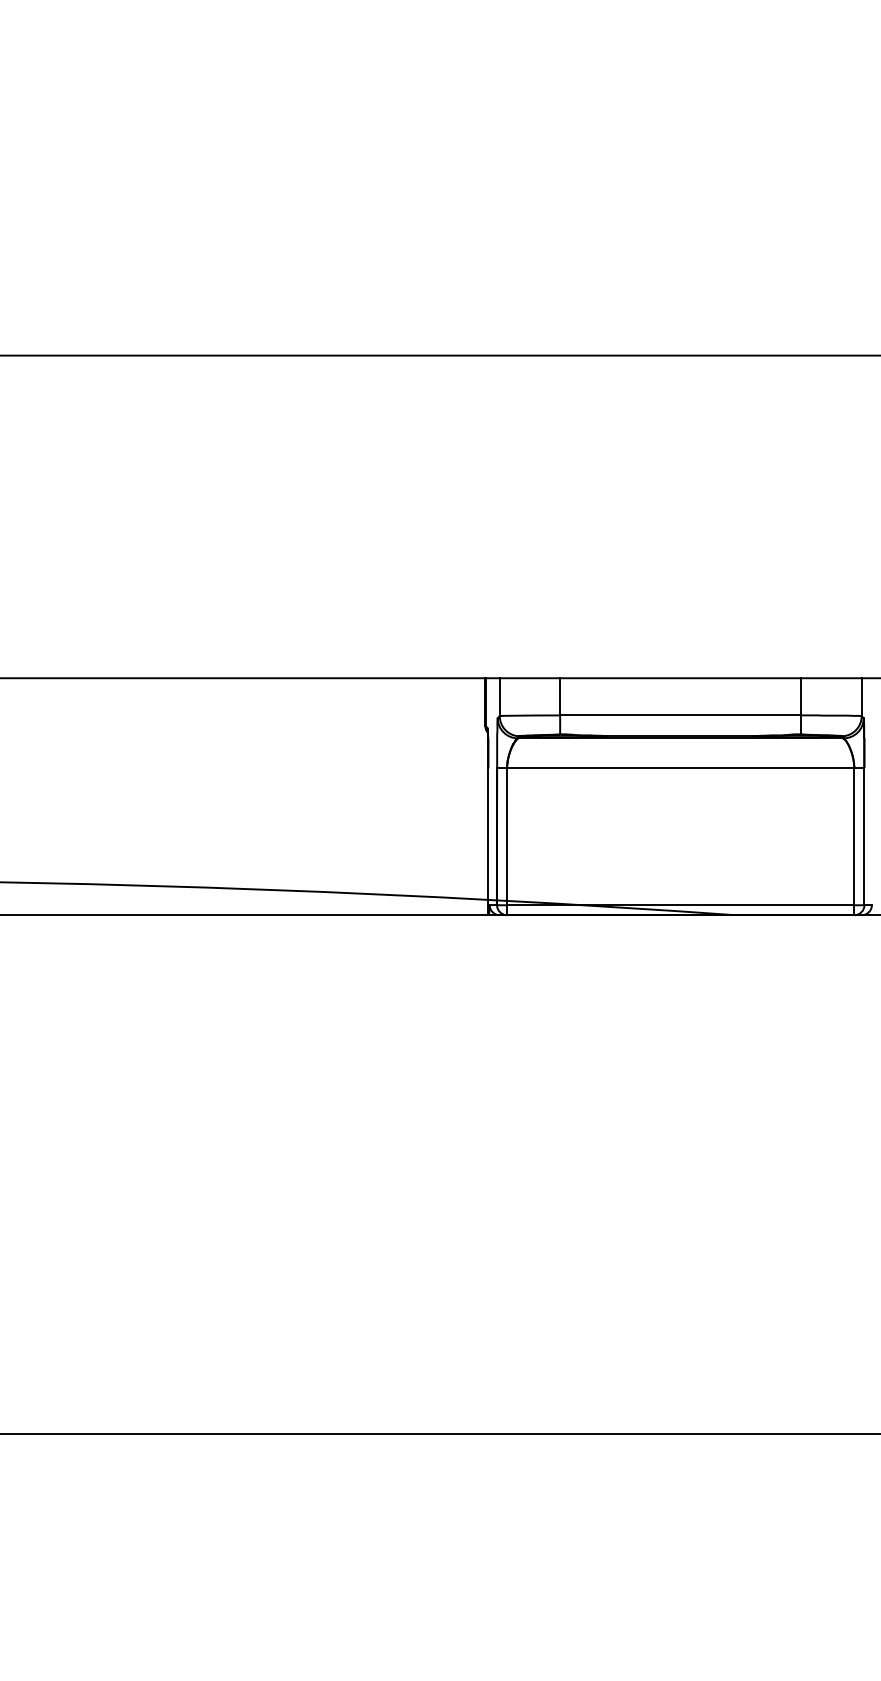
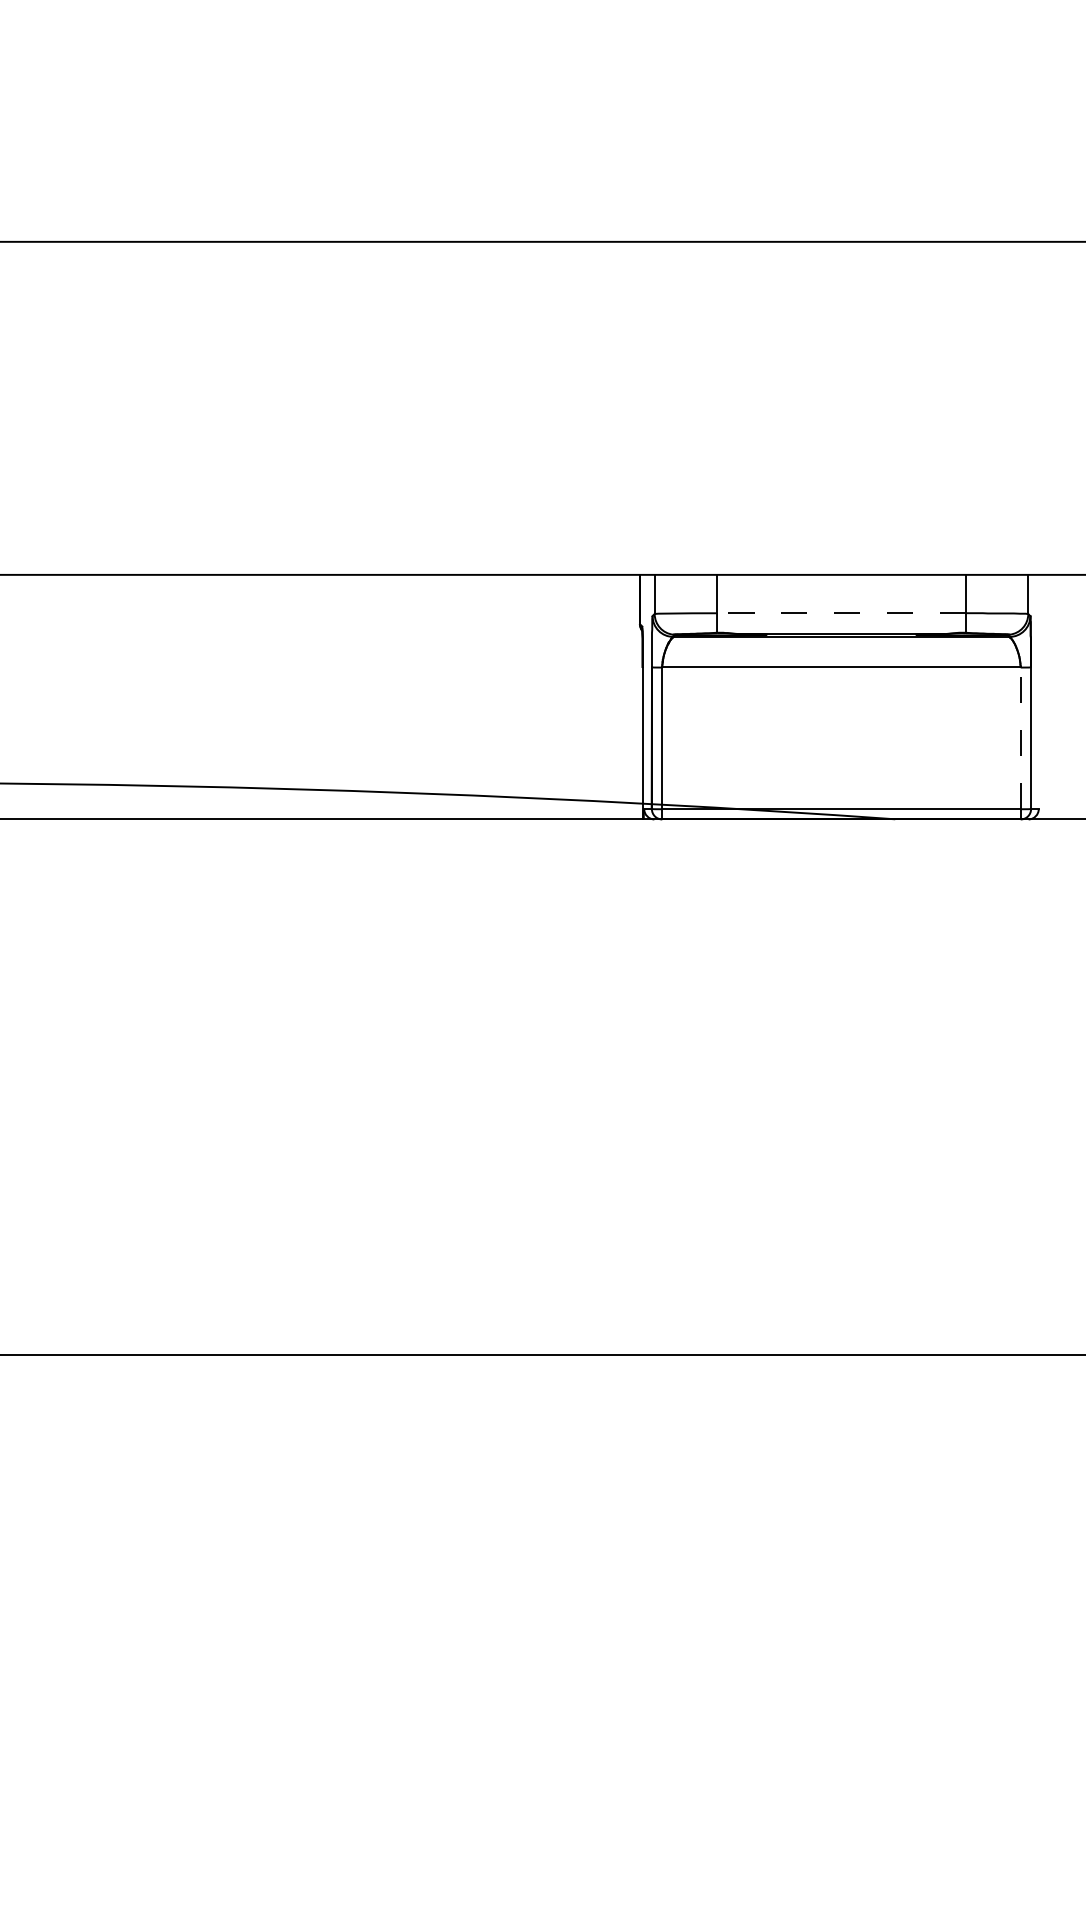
line: (680, 715) -> (841, 613), solid -> dashed
line: (854, 836) -> (1020, 738), solid -> dashed

